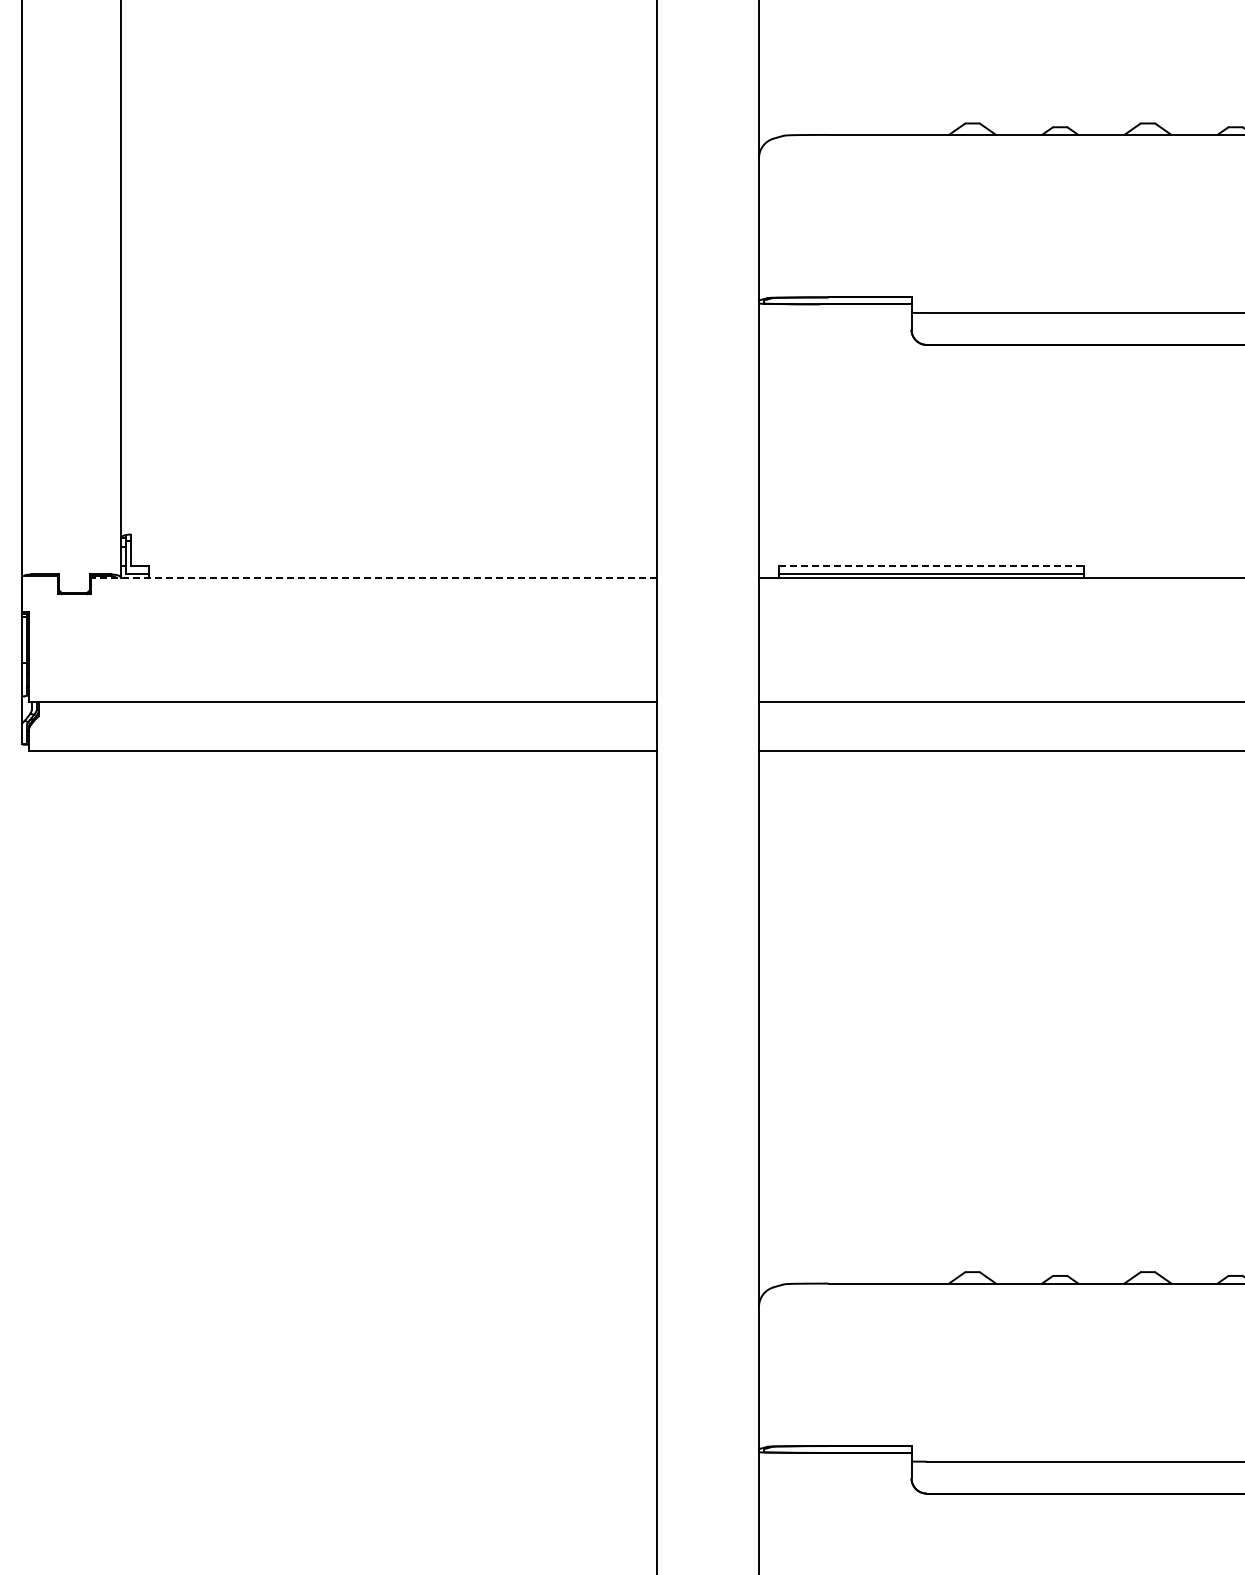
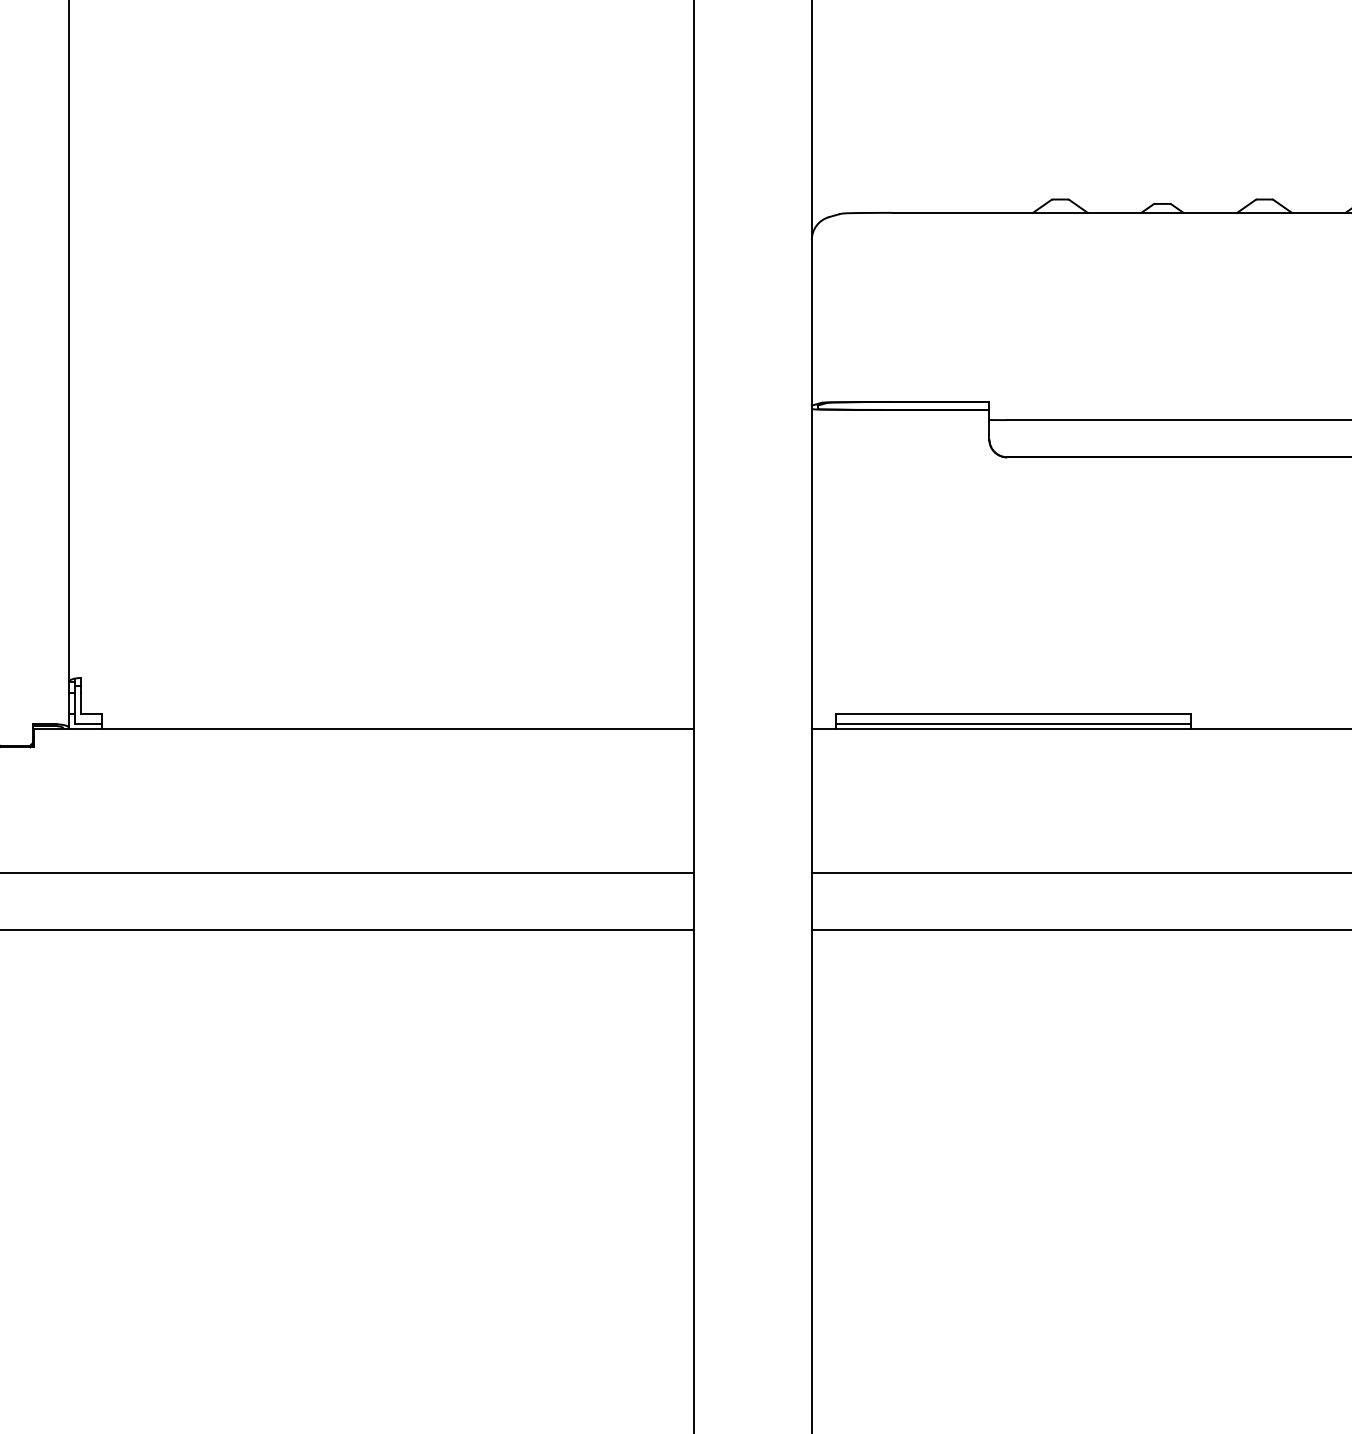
line: (931, 565) -> (1012, 714), dashed -> solid
line: (373, 578) -> (363, 729), dashed -> solid

